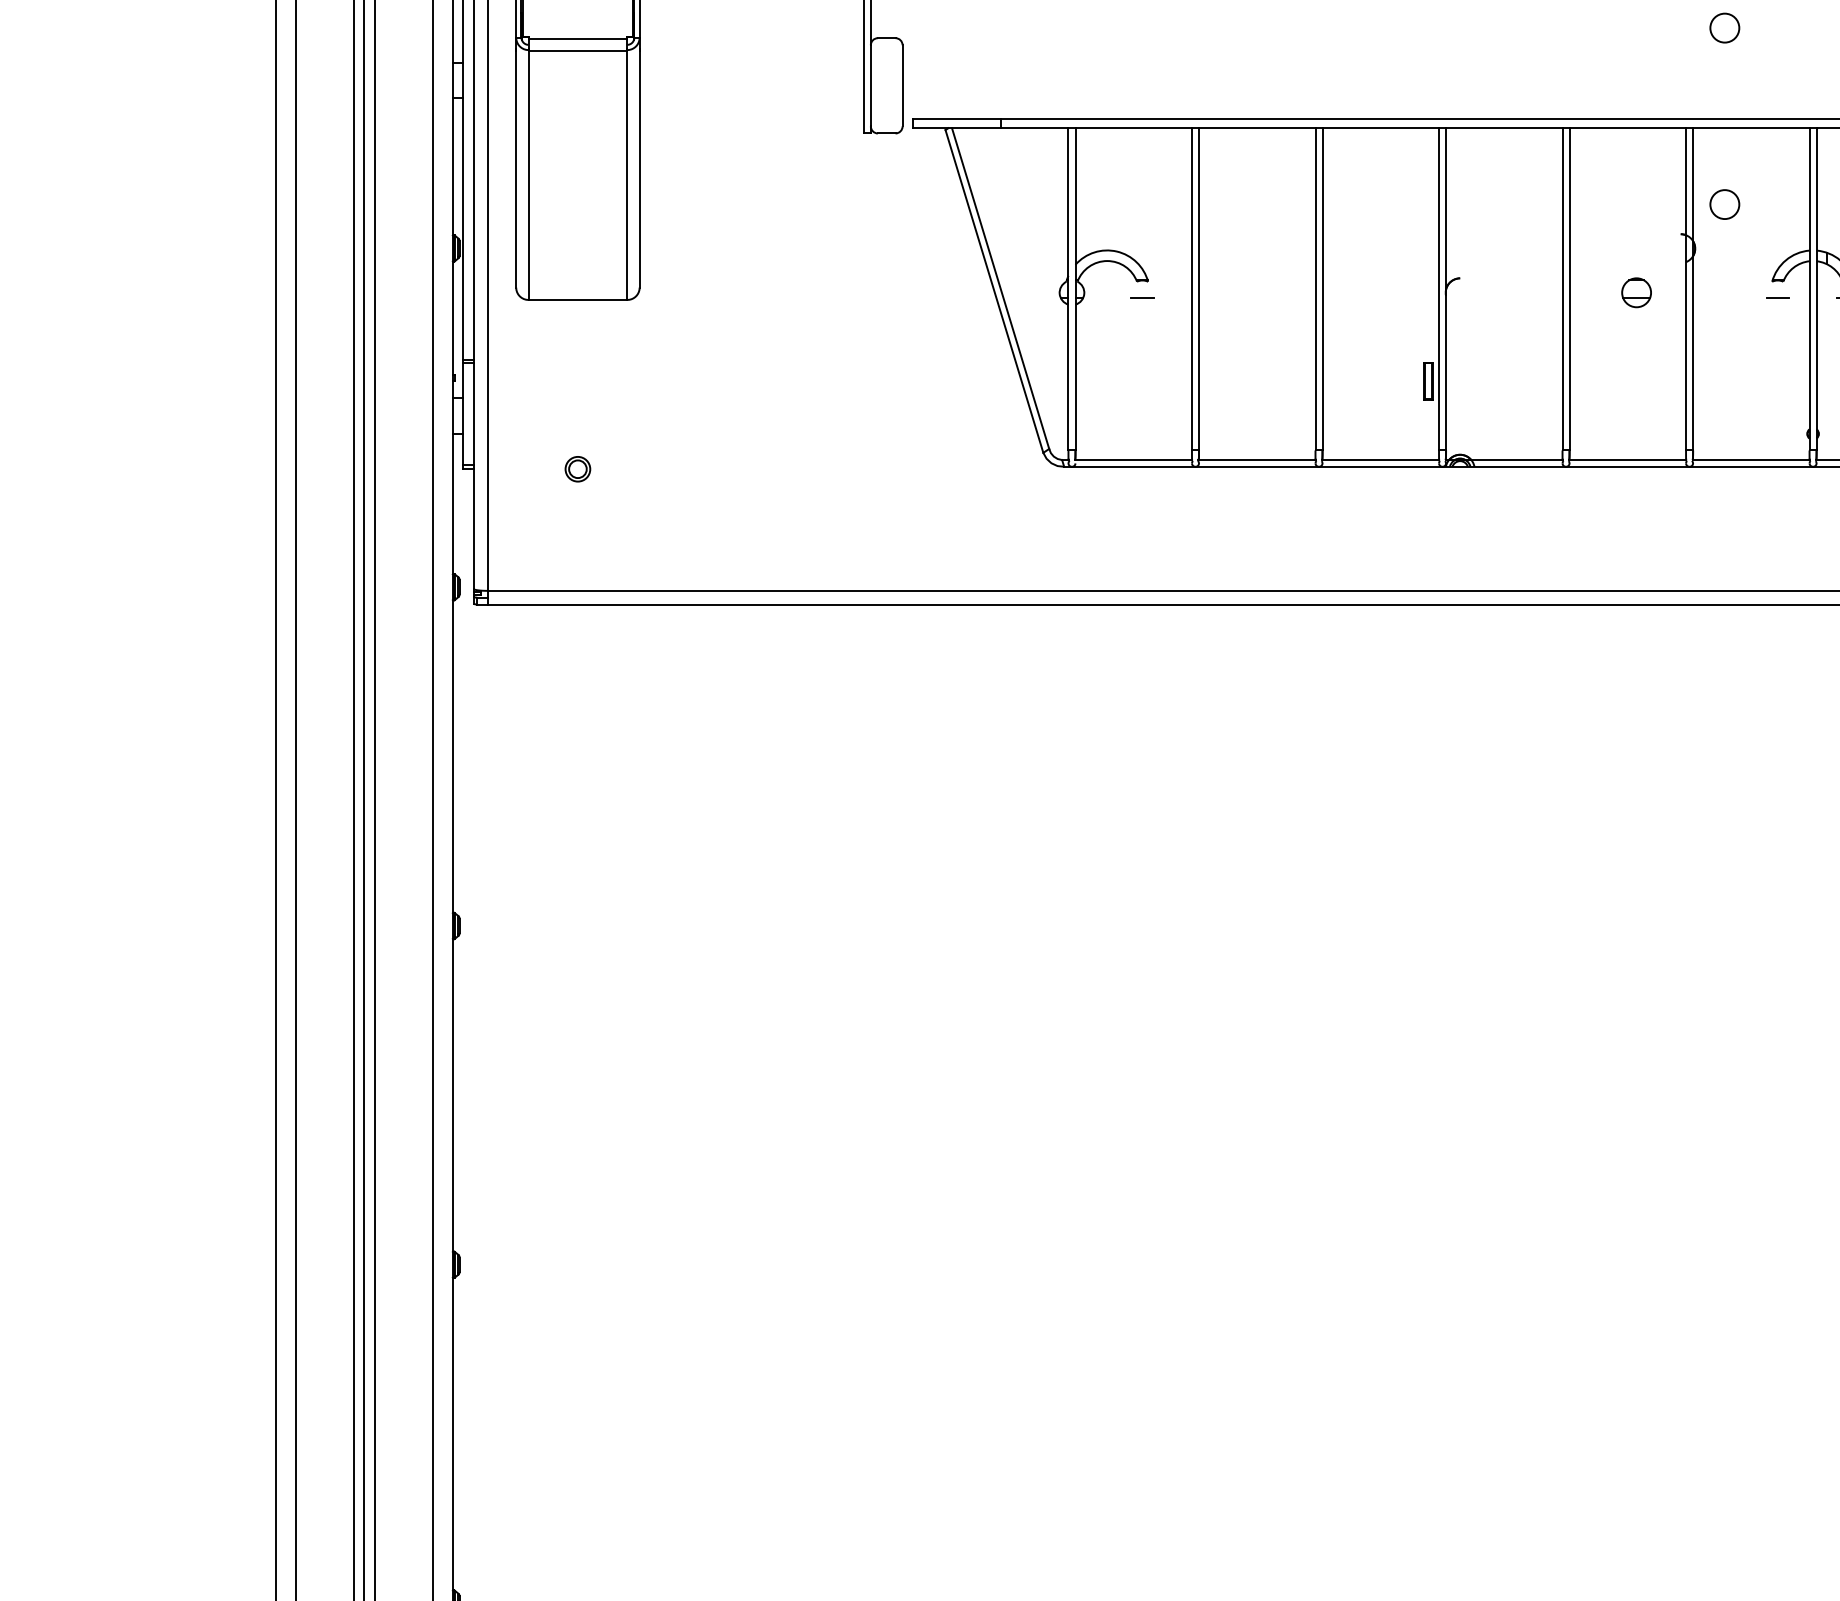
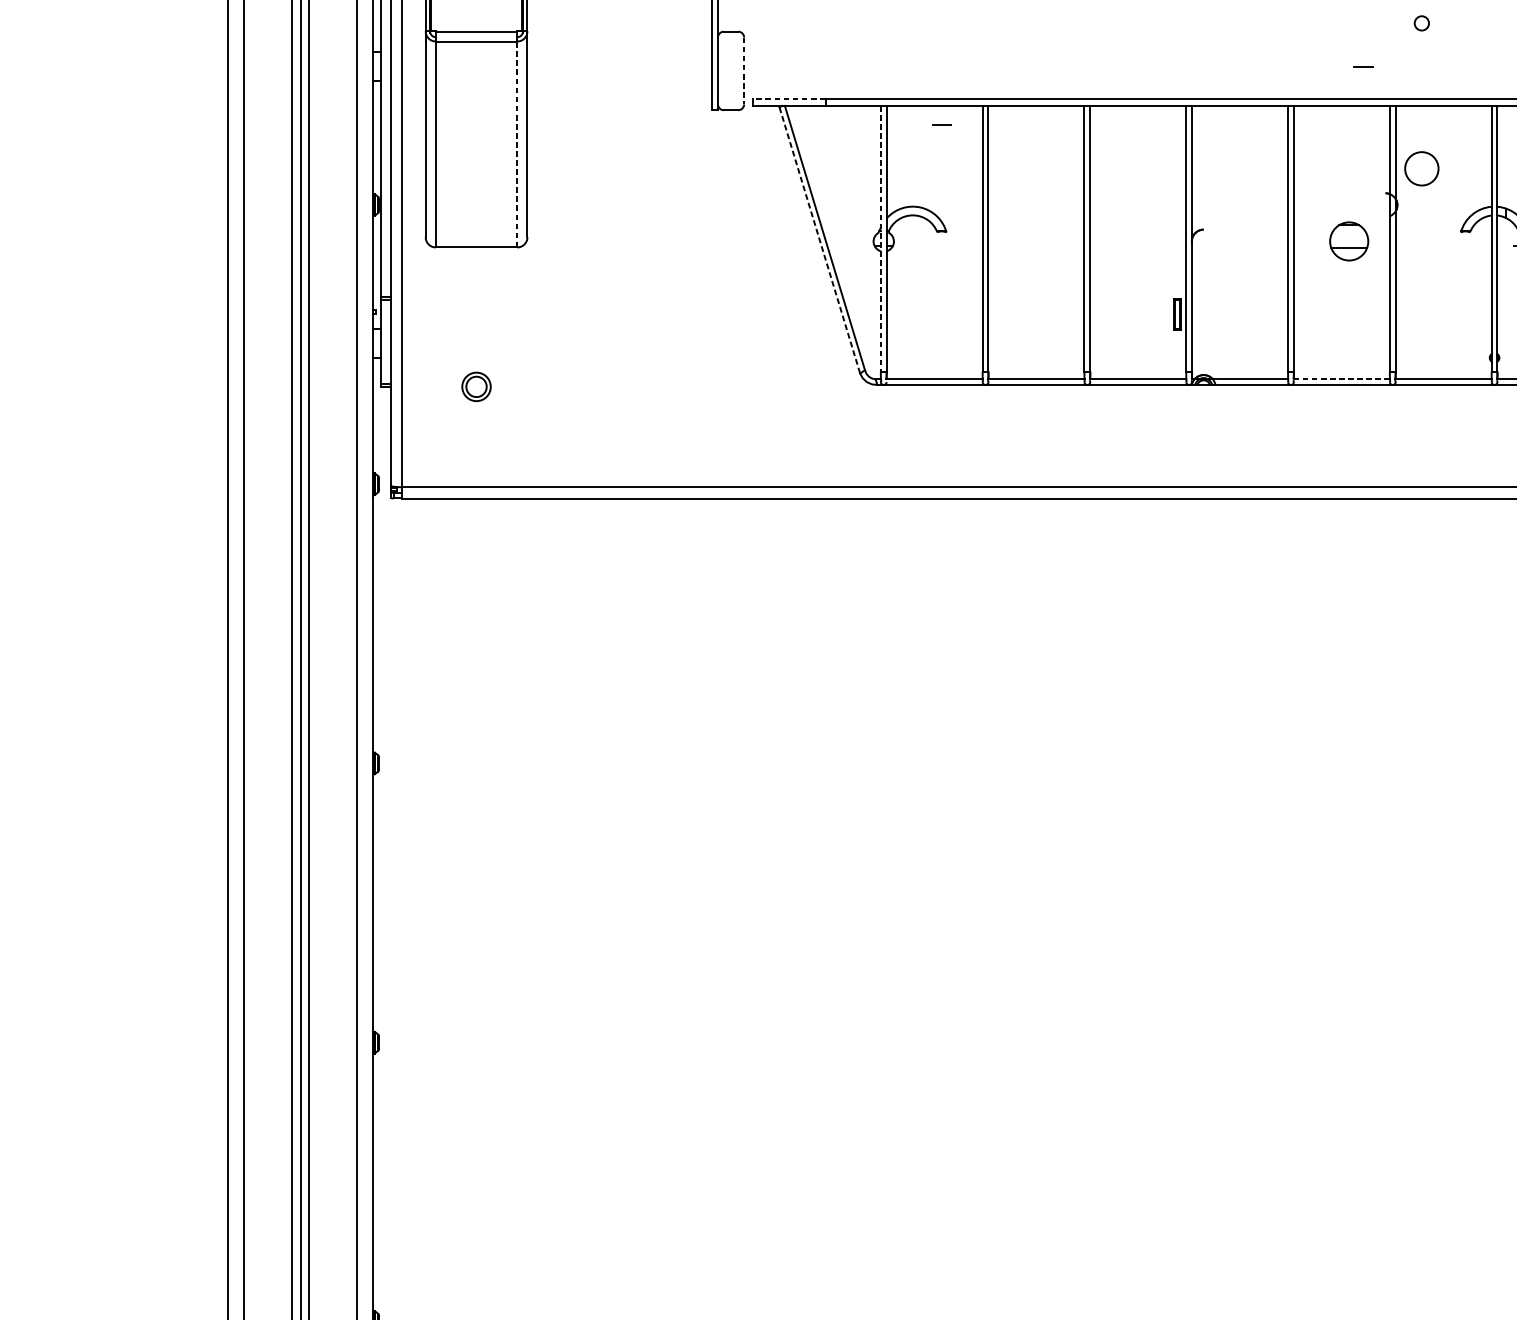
circle: (1724, 27) -> (1421, 22), size x0.6
line: (902, 85) -> (744, 70), solid -> dashed
line: (956, 119) -> (788, 98), solid -> dashed
line: (627, 175) -> (517, 144), solid -> dashed
circle: (1724, 204) -> (1421, 168), size x1.4
line: (1068, 289) -> (880, 238), solid -> dashed
line: (994, 291) -> (819, 240), solid -> dashed
part: (1636, 292) -> (1349, 241), size x1.6
line: (1142, 297) -> (941, 124), moved
line: (1777, 297) -> (1363, 66), moved
line: (1627, 460) -> (1341, 379), solid -> dashed
part: (577, 469) -> (476, 387), size x1.4

